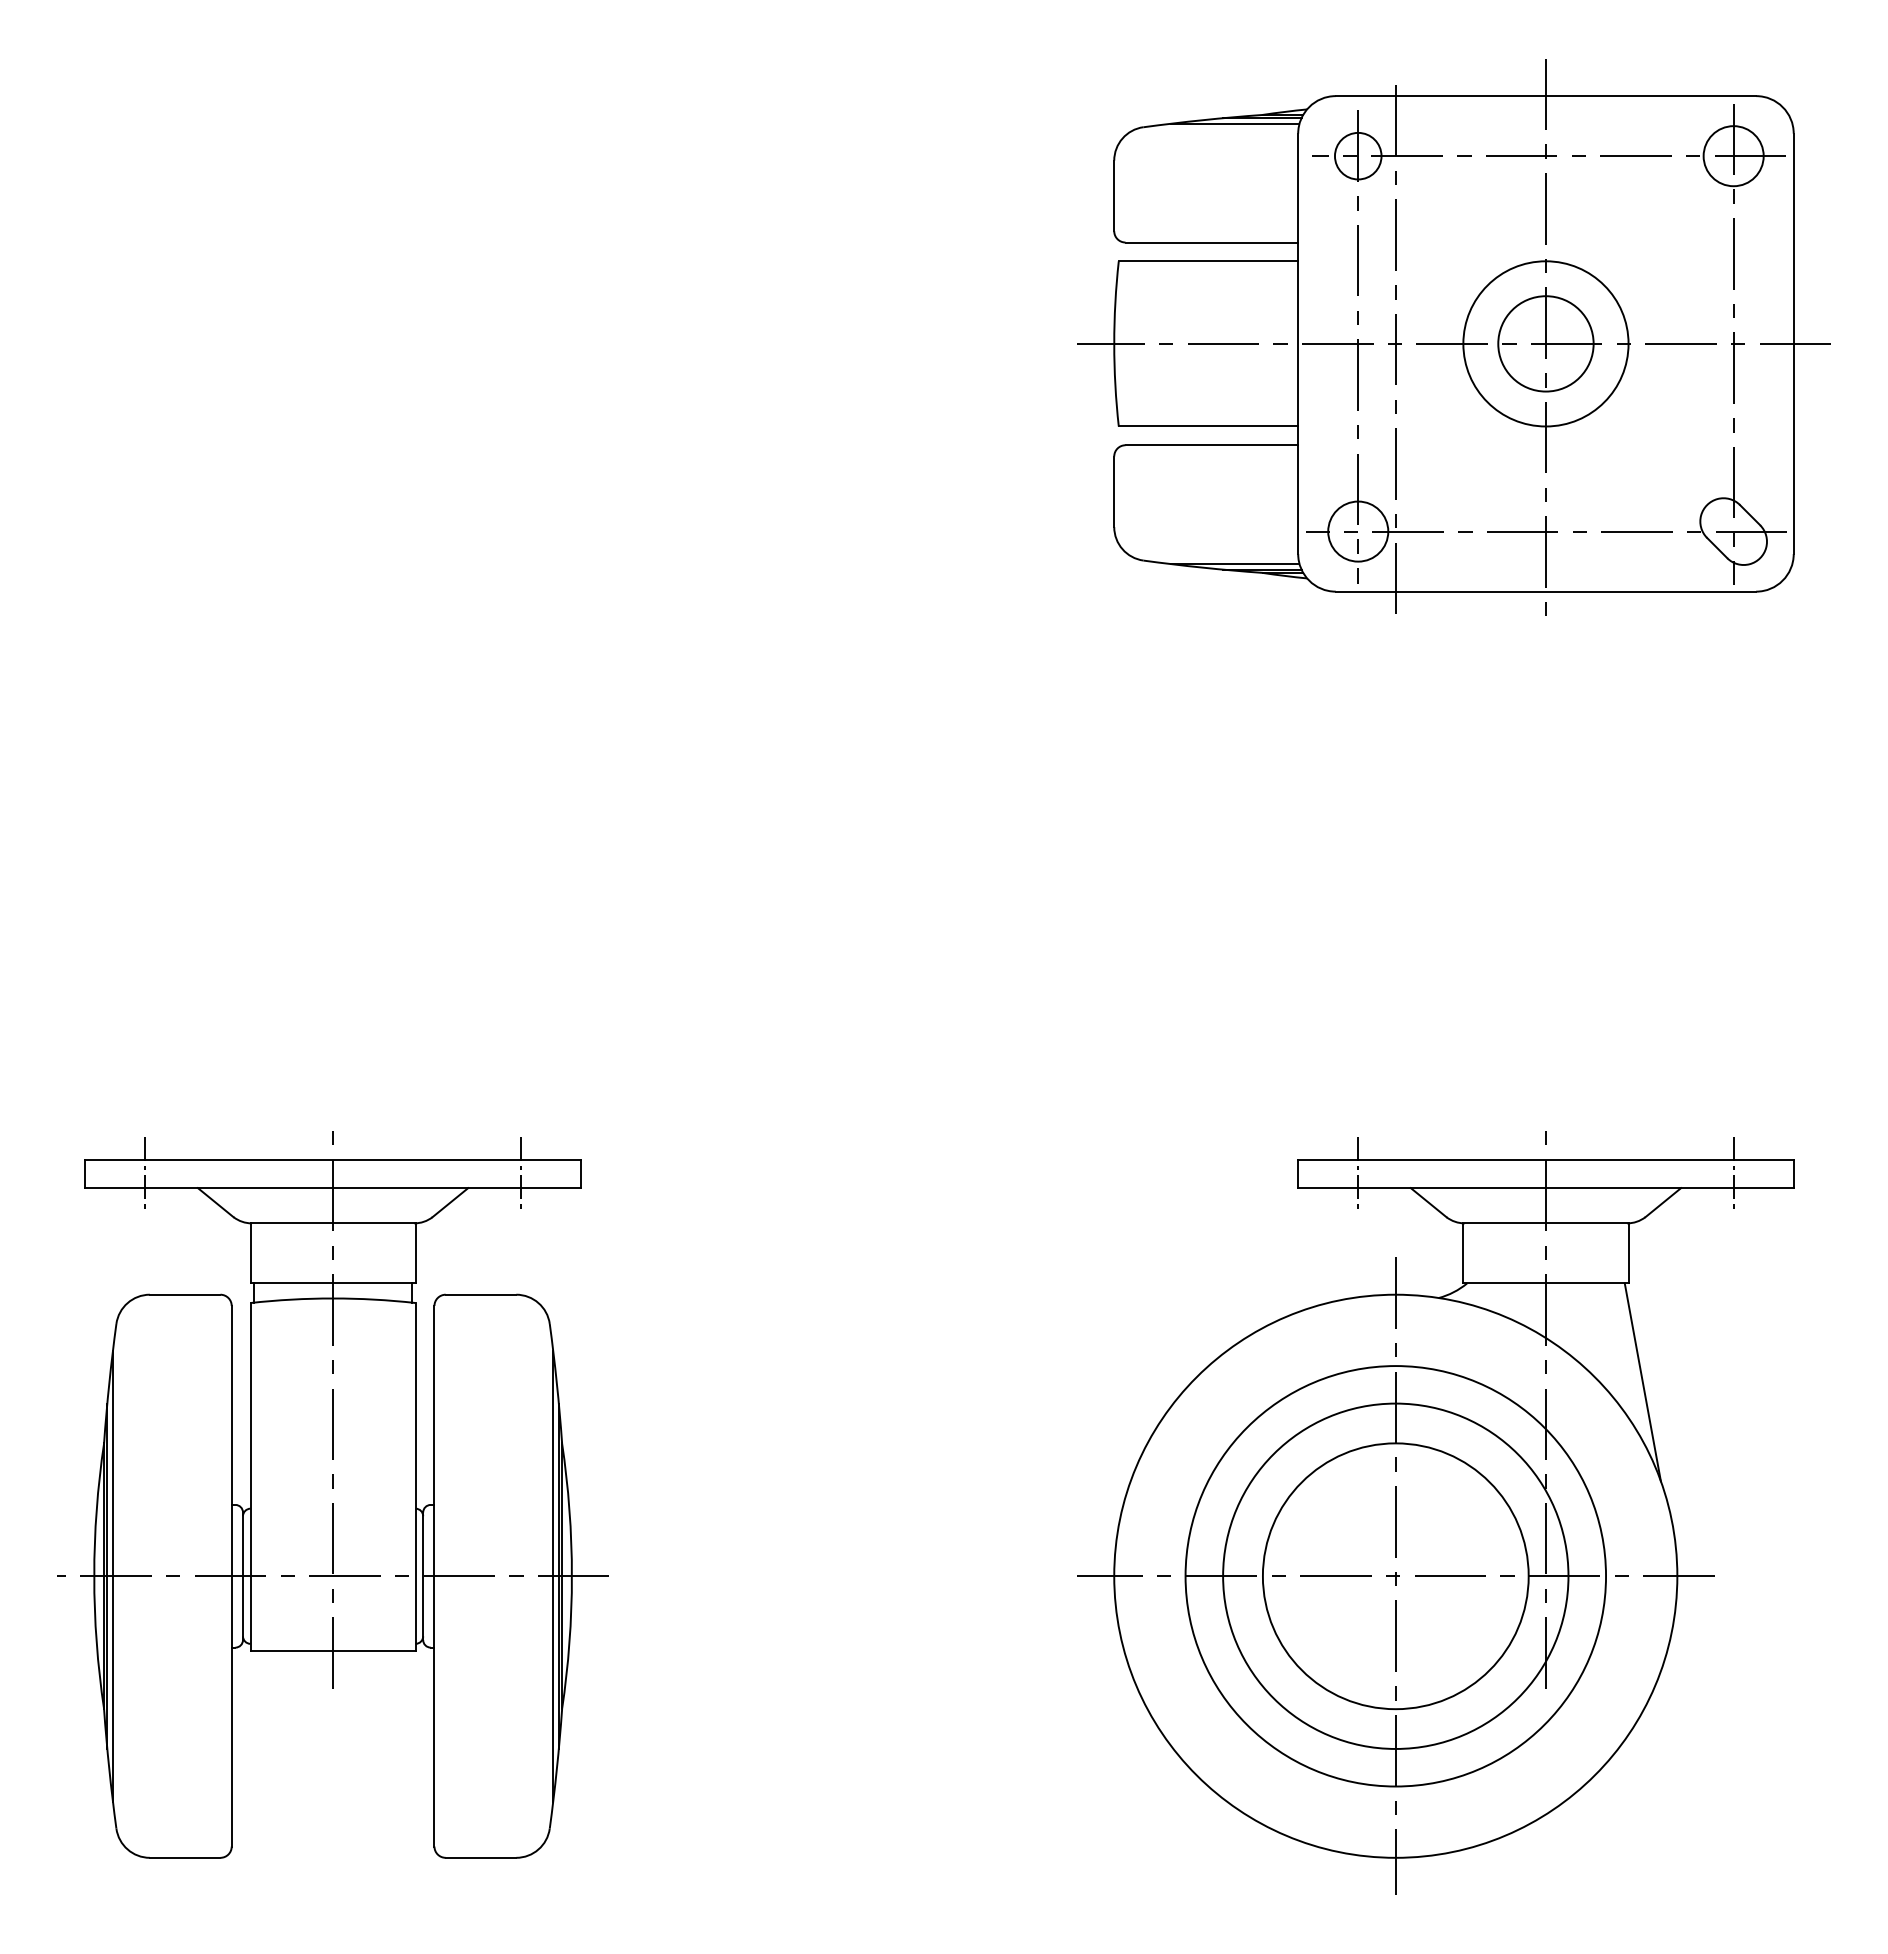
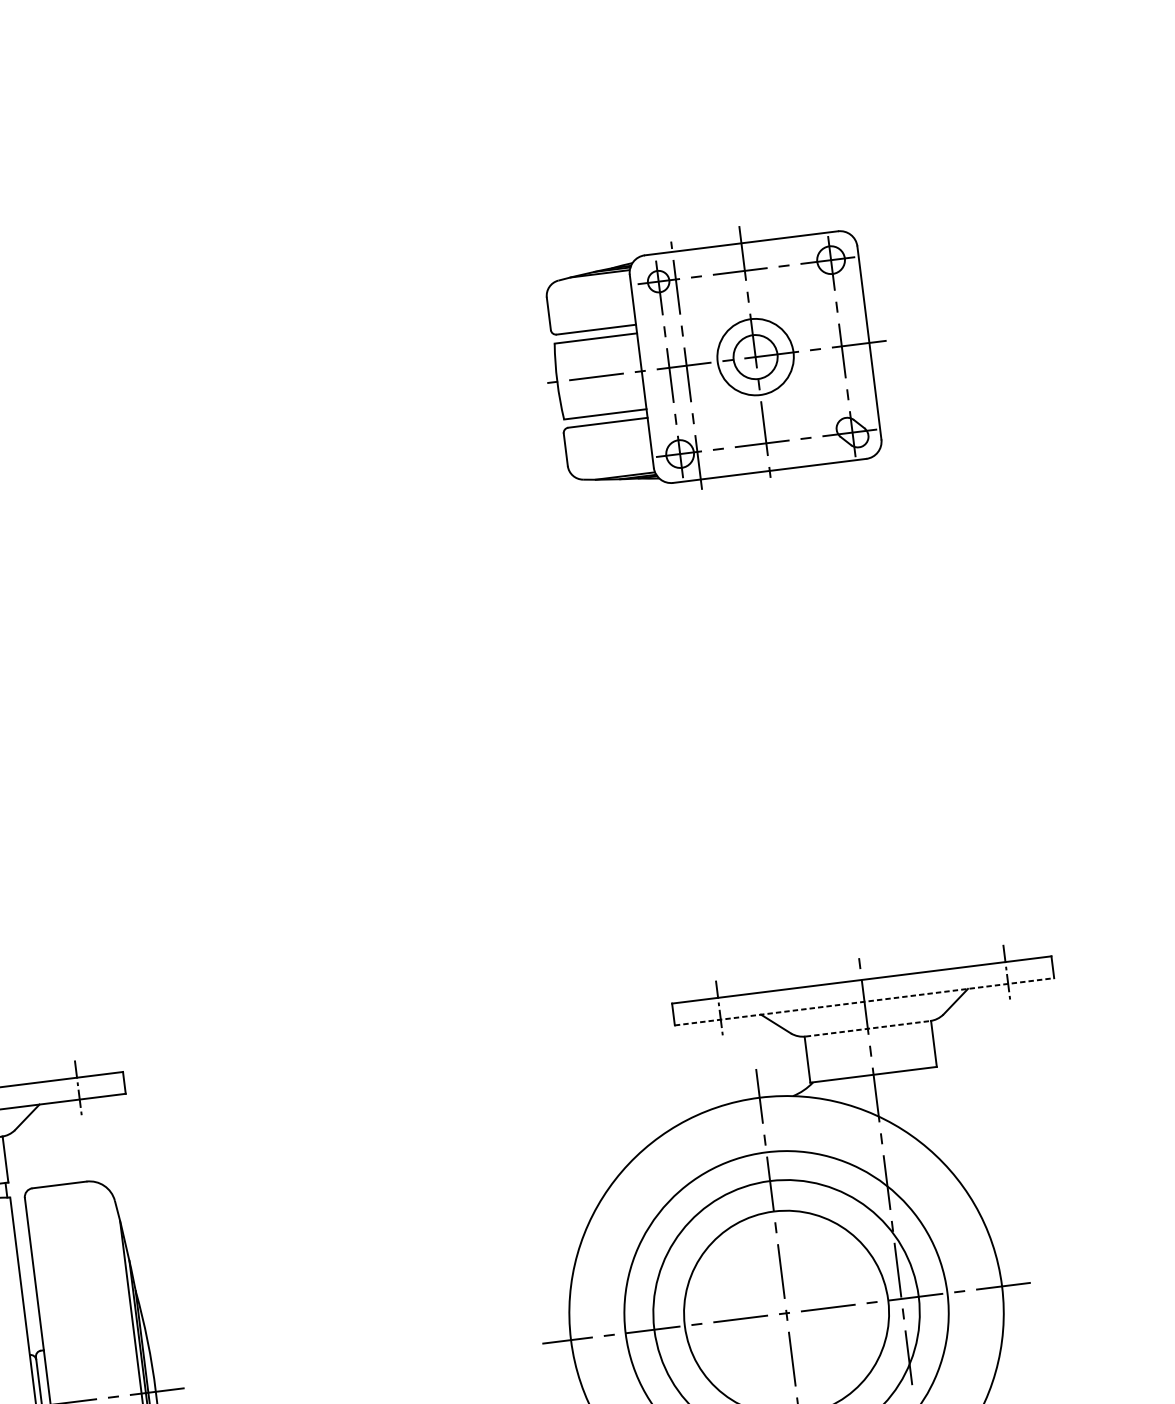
part: (1453, 337) -> (712, 359), size x0.6
line: (1545, 1188) -> (864, 1002), solid -> dashed
line: (1546, 1223) -> (868, 1028), solid -> dashed
line: (1642, 1382) -> (956, 1141), removed

